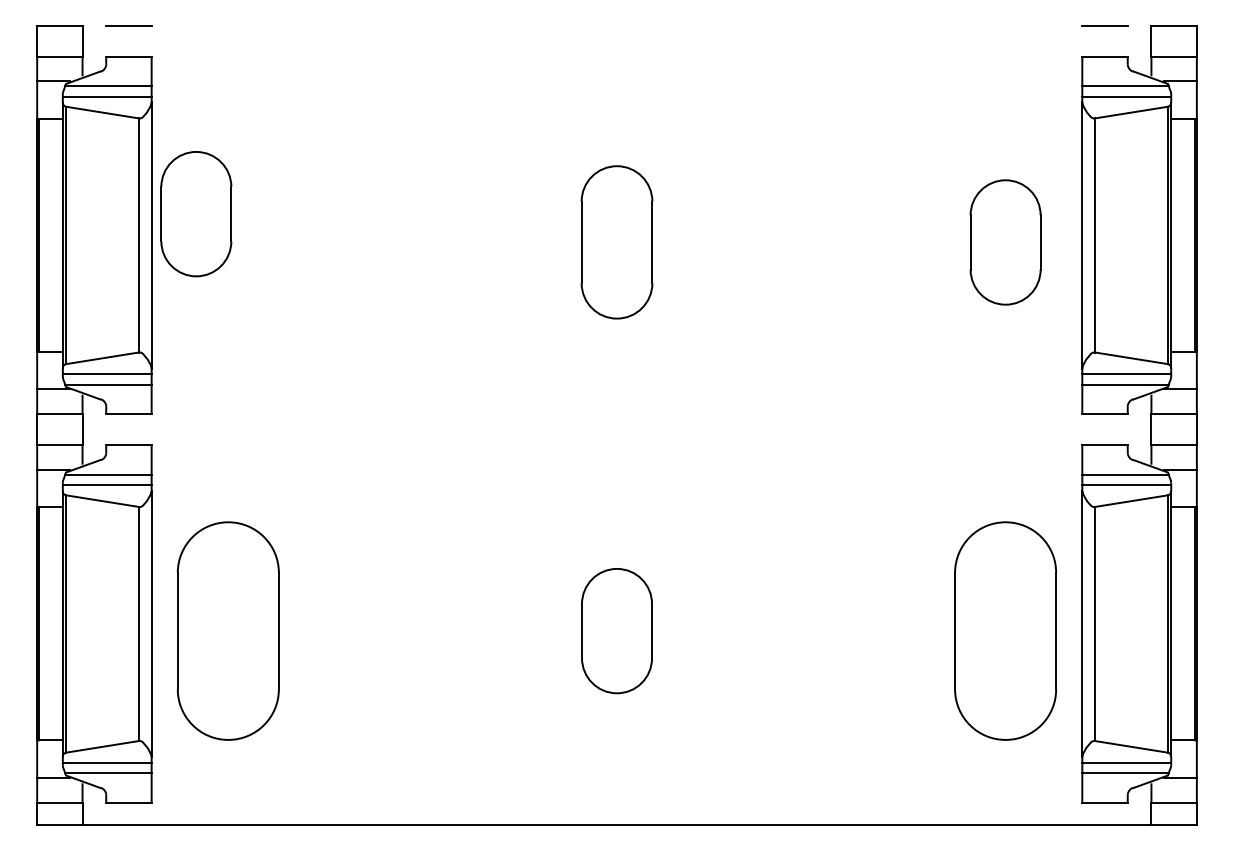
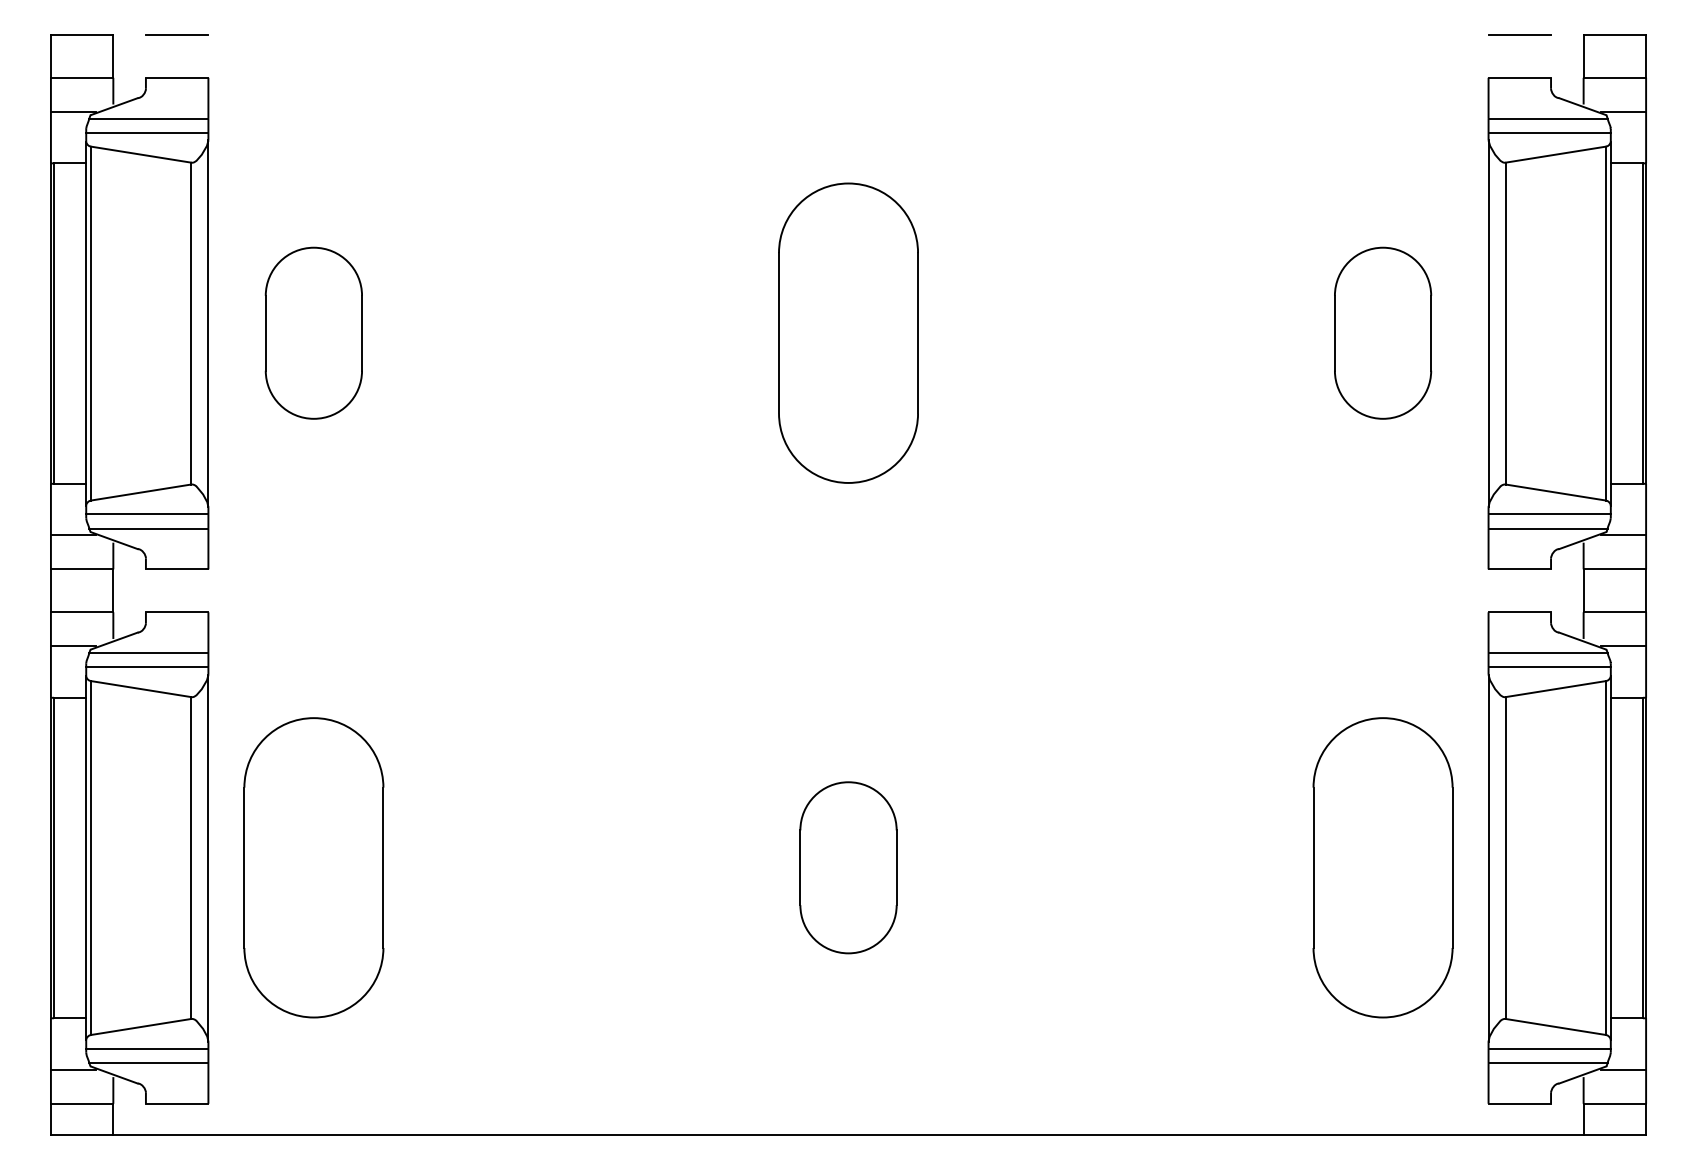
part: (196, 213) -> (313, 332), moved
part: (617, 241) -> (848, 332), size x1.43

